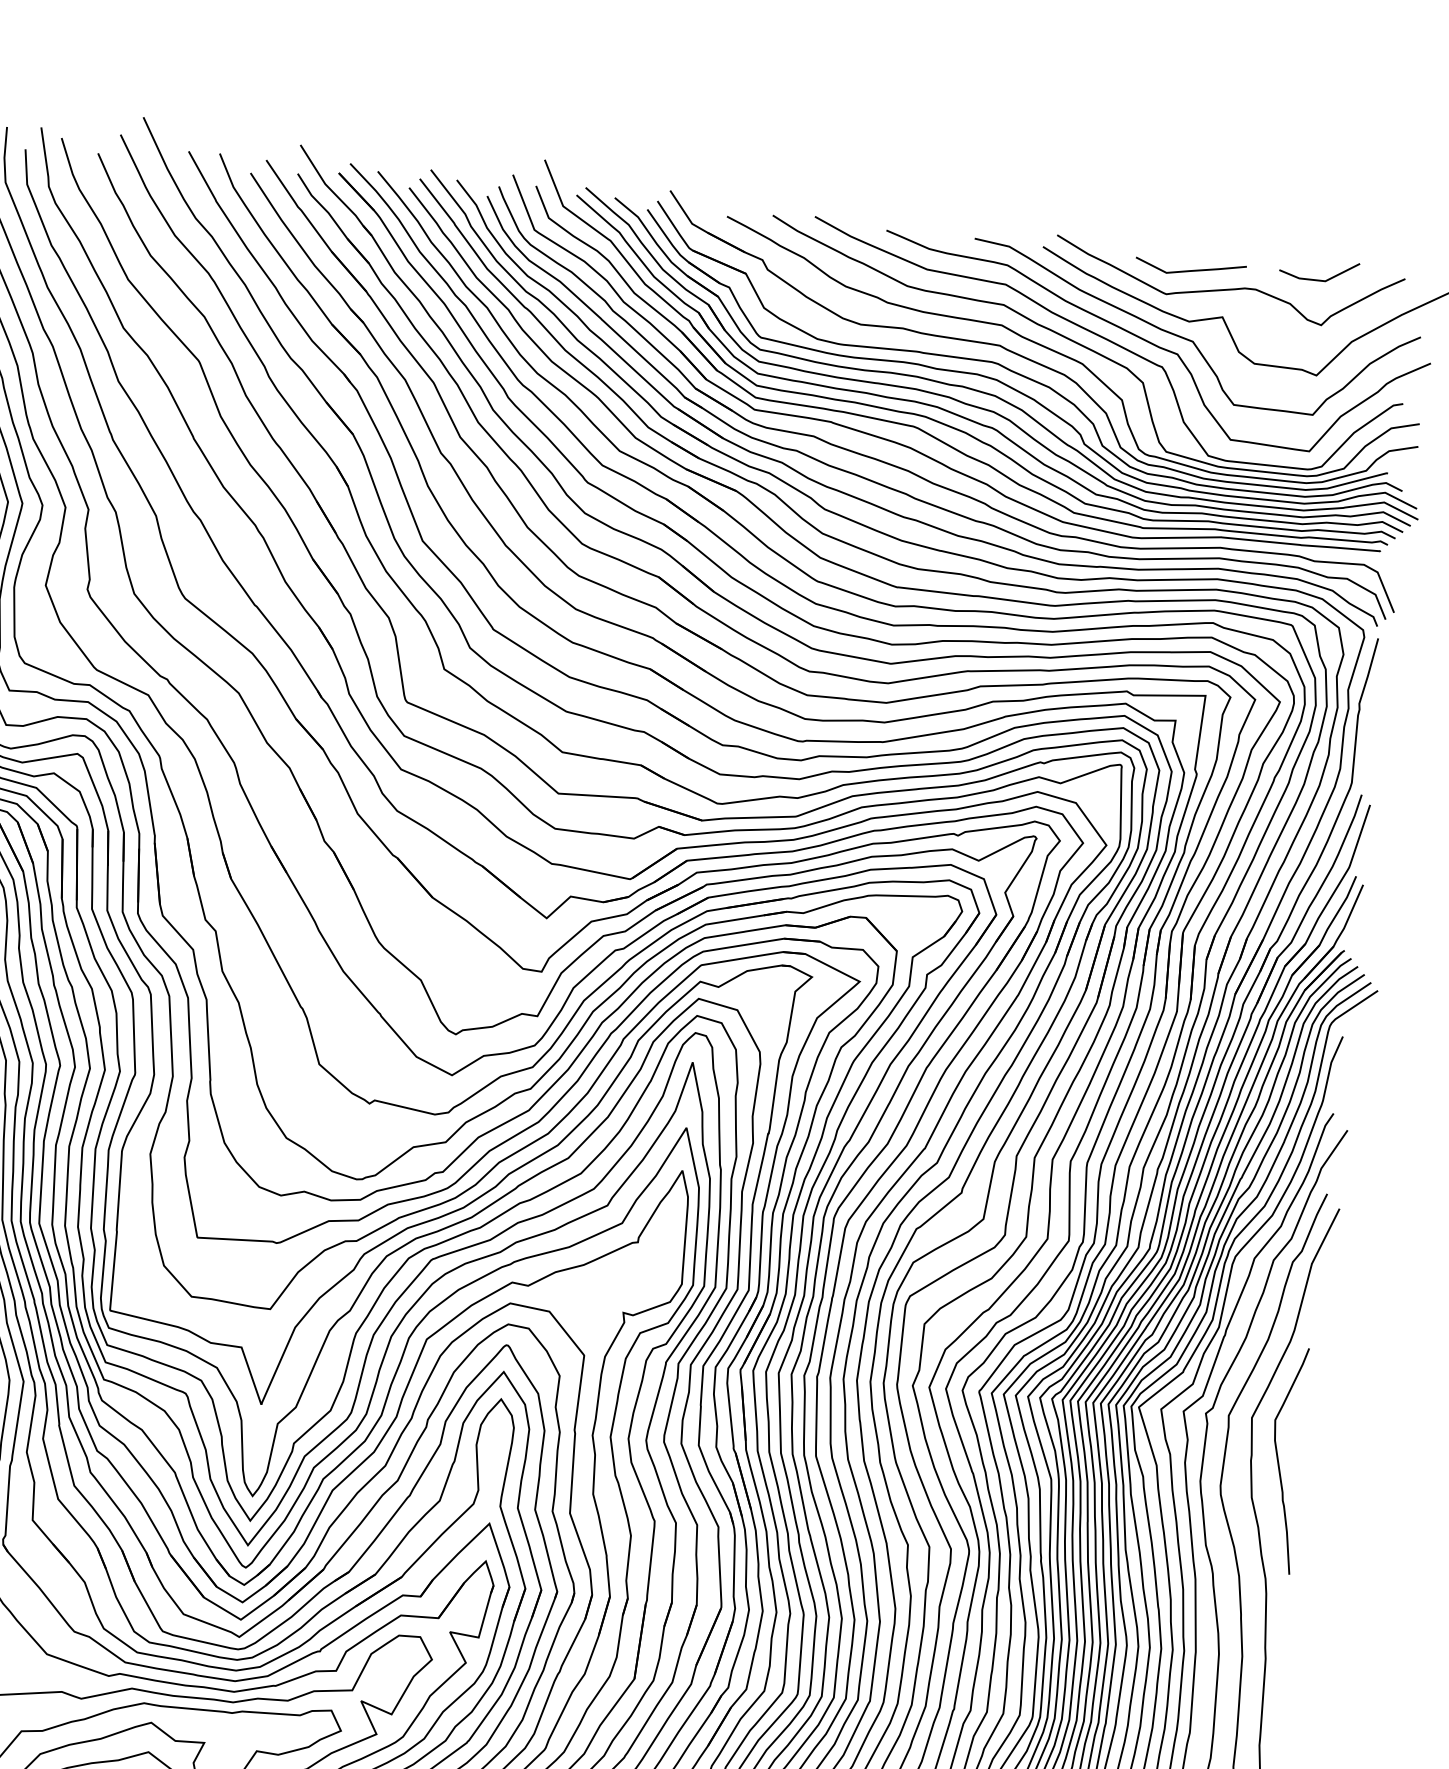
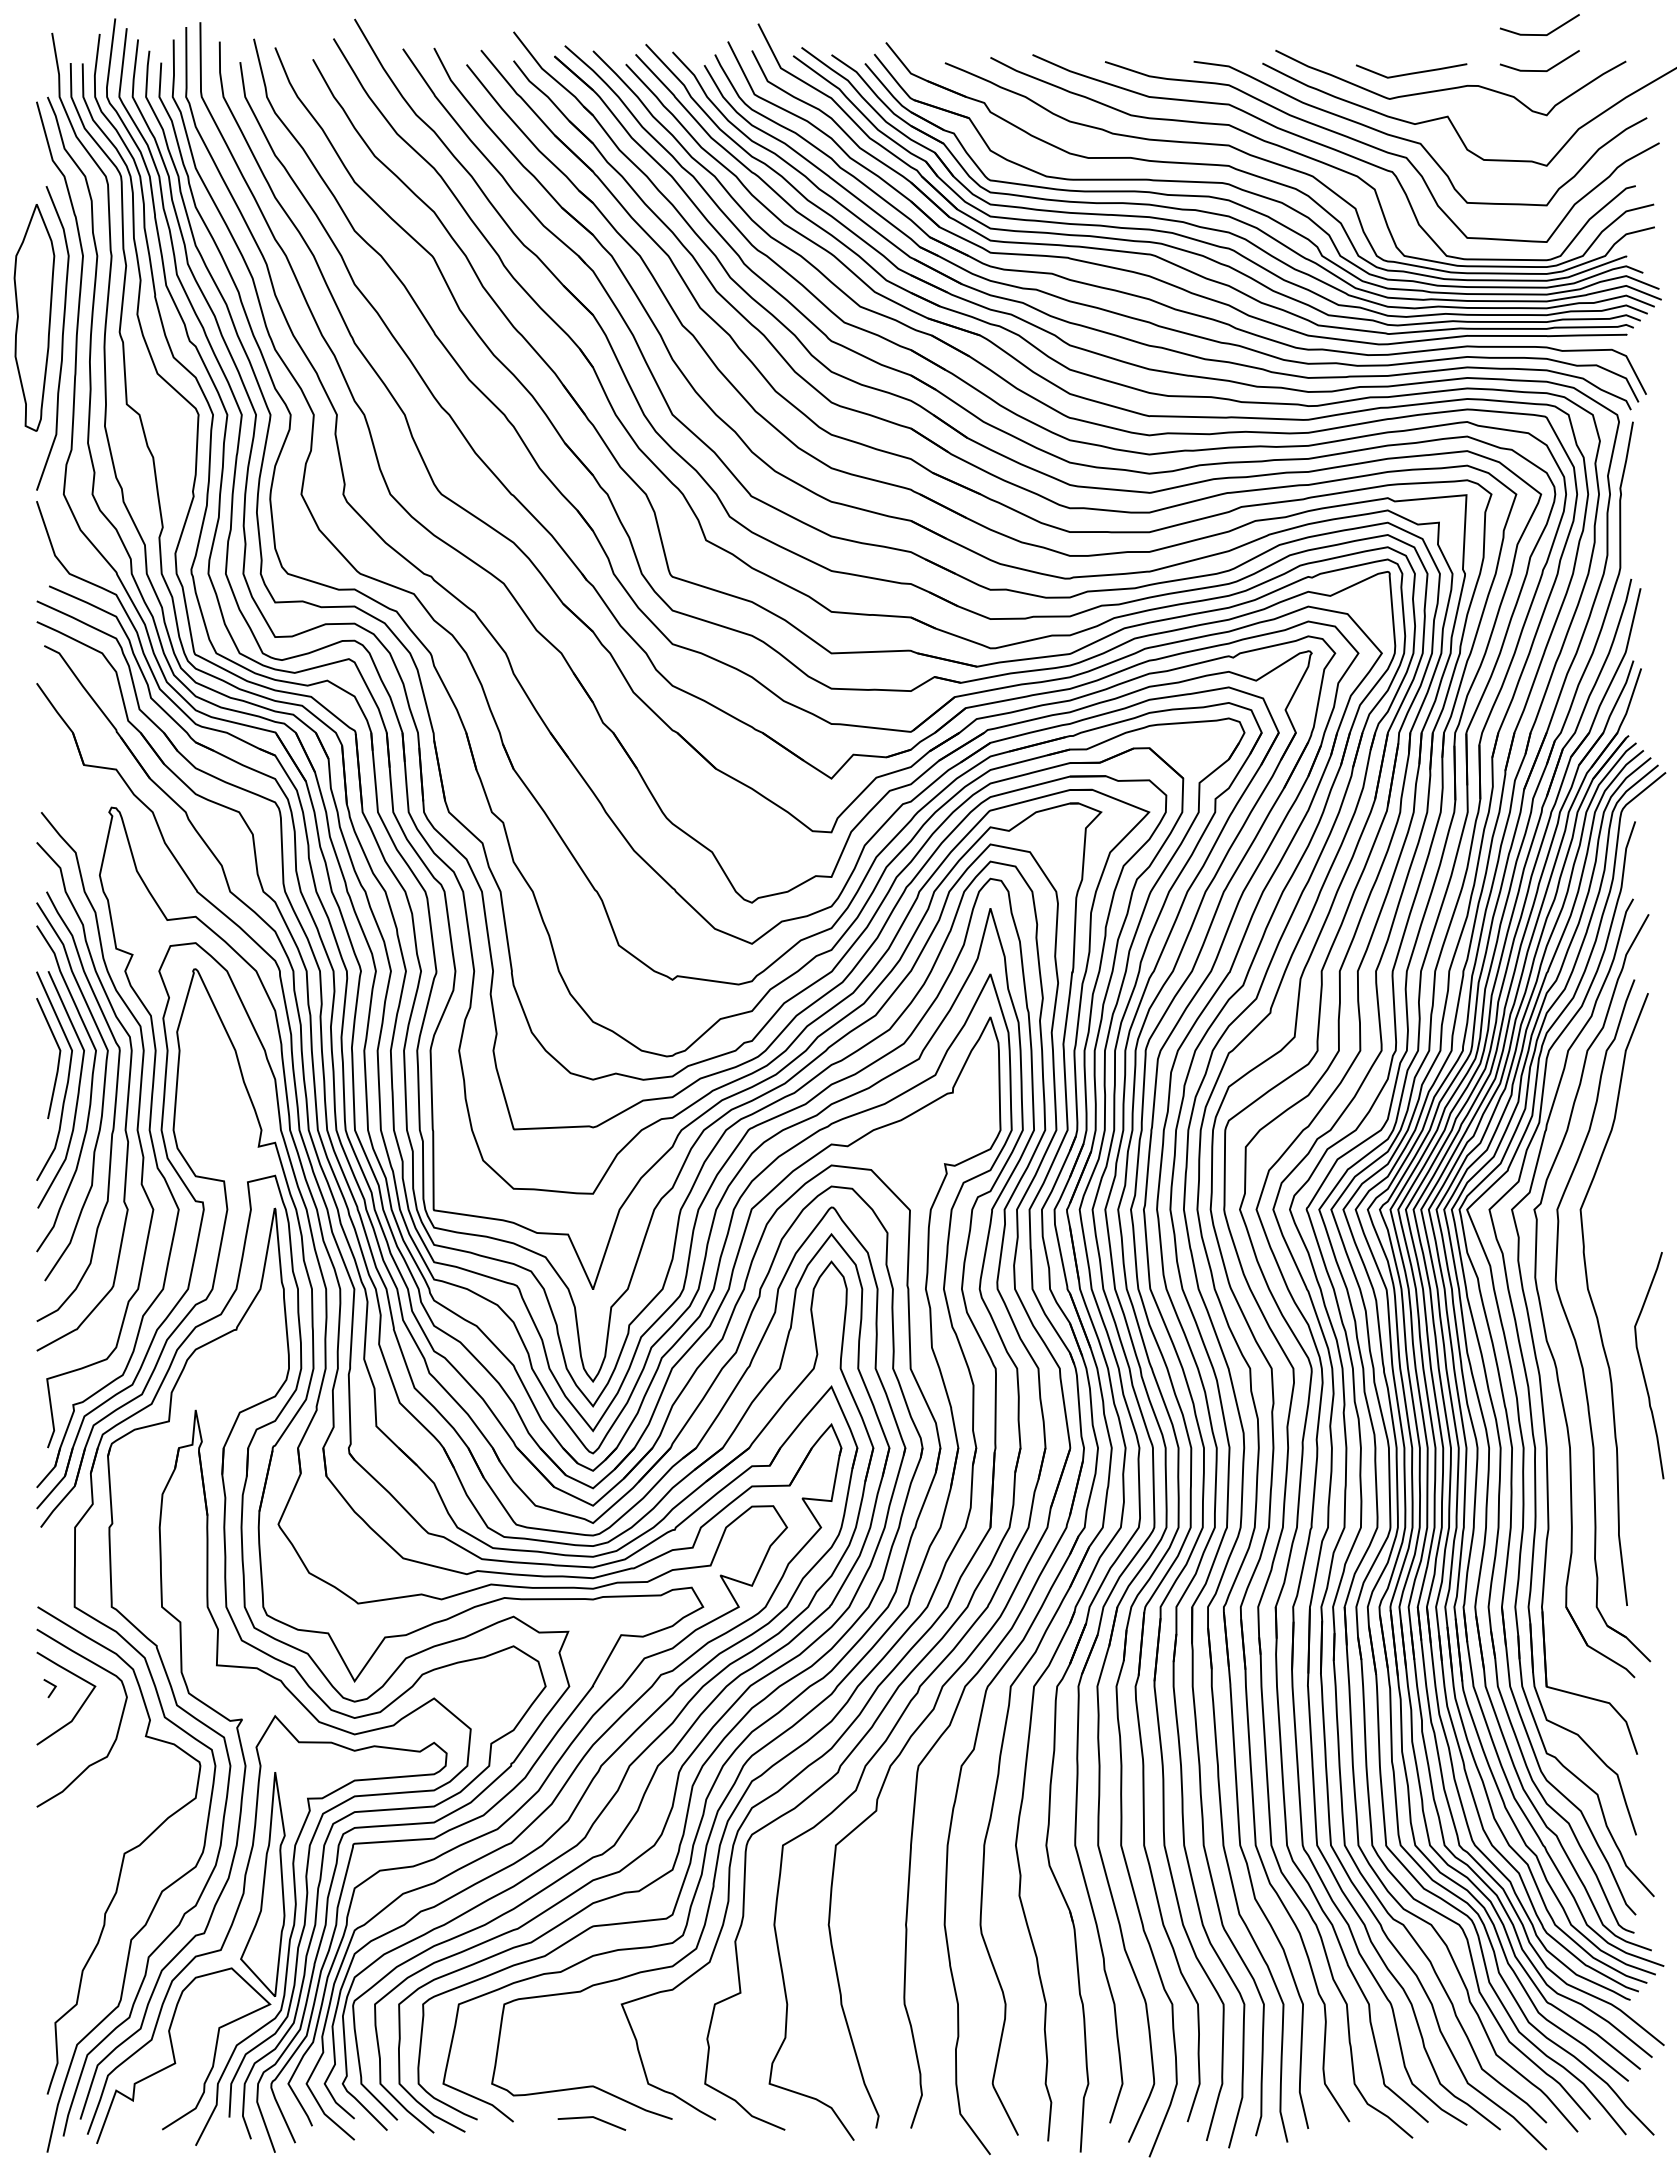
line: (1321, 244) -> (1539, 34), added
curve: (1279, 1459) -> (1642, 1365), moved

